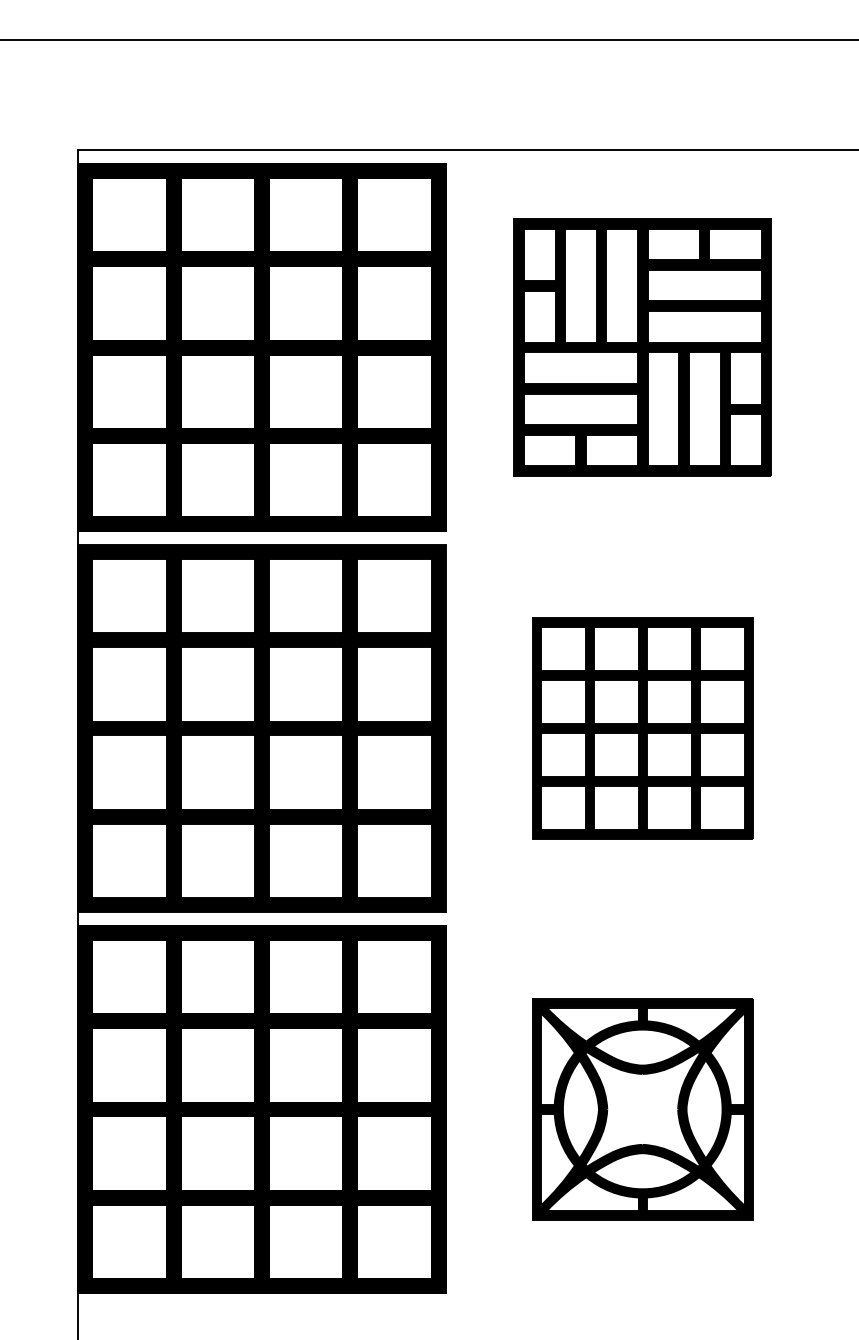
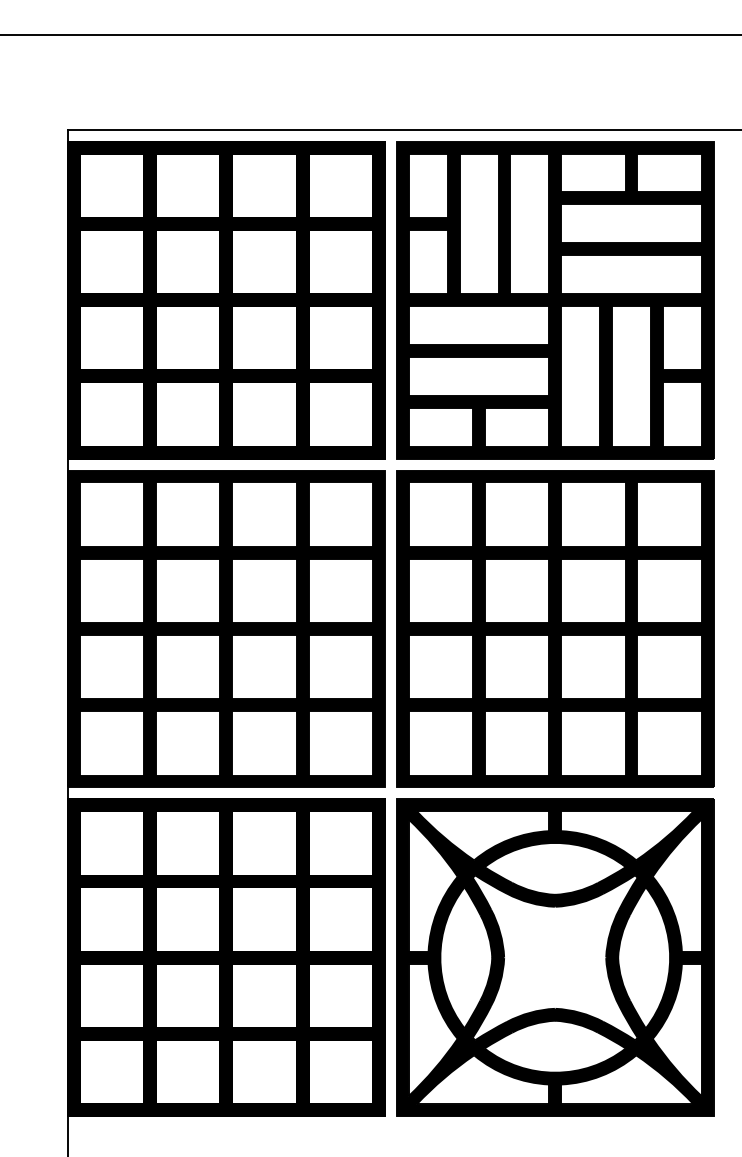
part: (642, 347) -> (554, 300), size x1.43
part: (642, 728) -> (554, 629), size x1.67
part: (642, 1109) -> (554, 957), size x1.67

